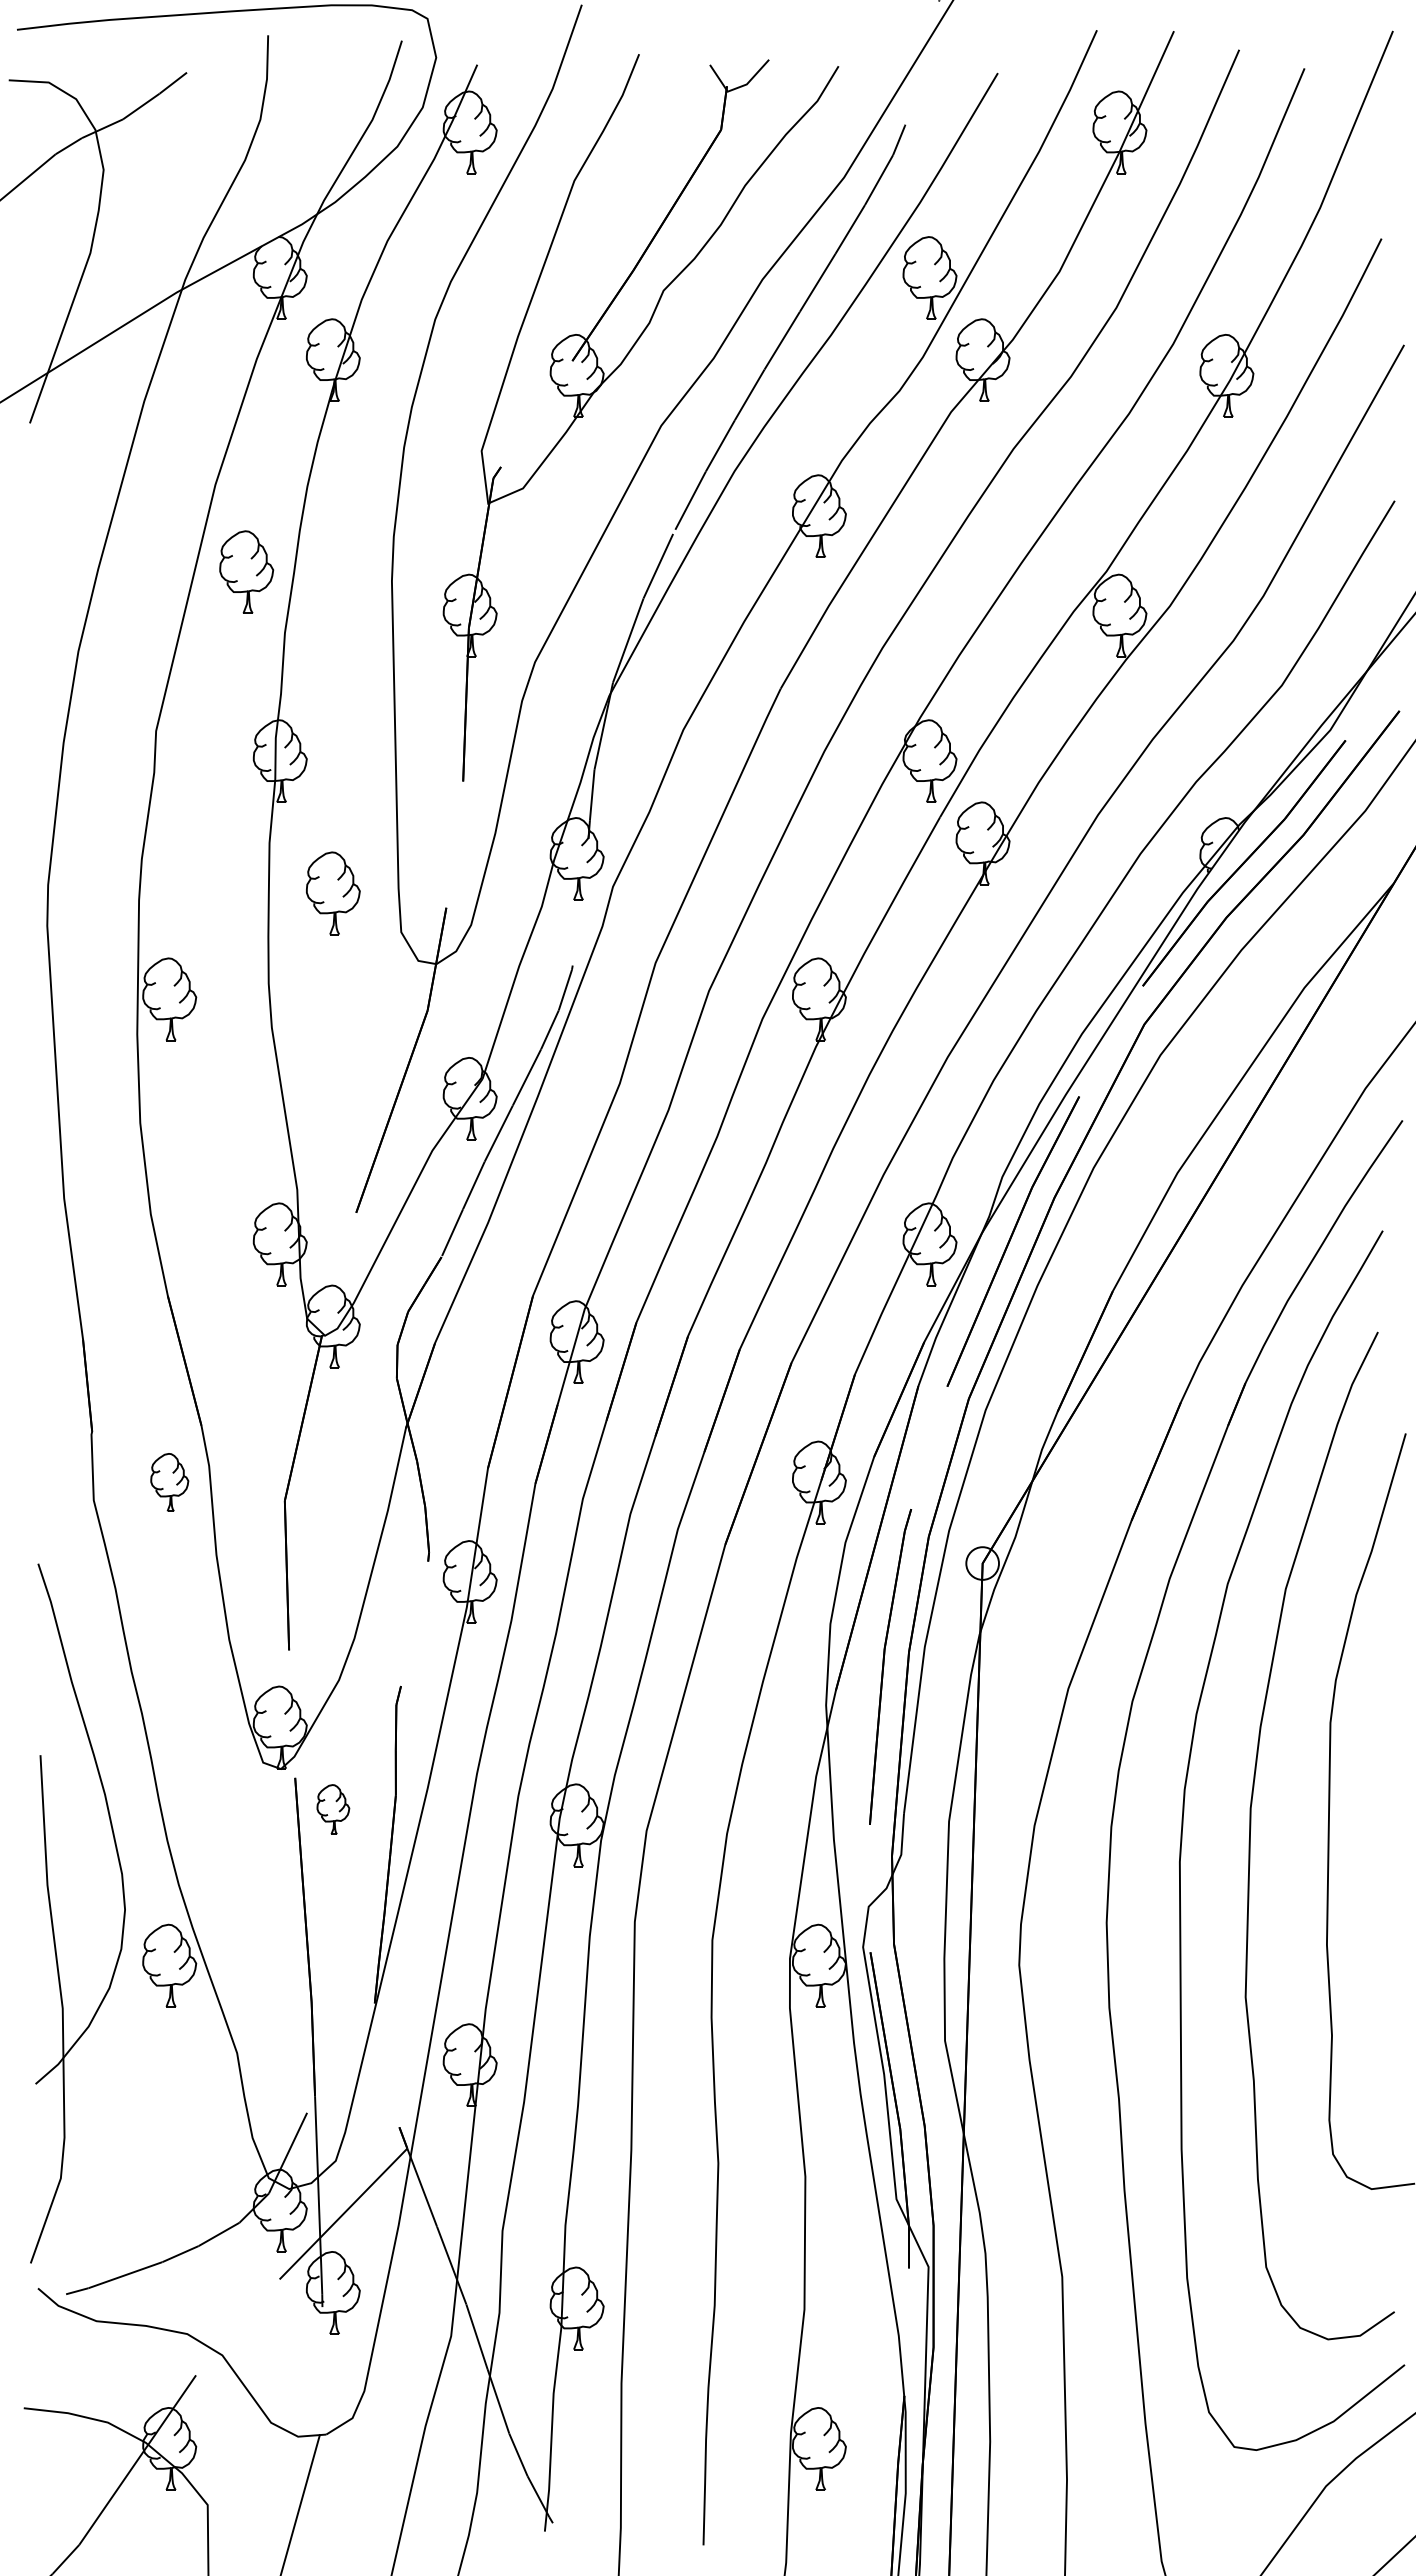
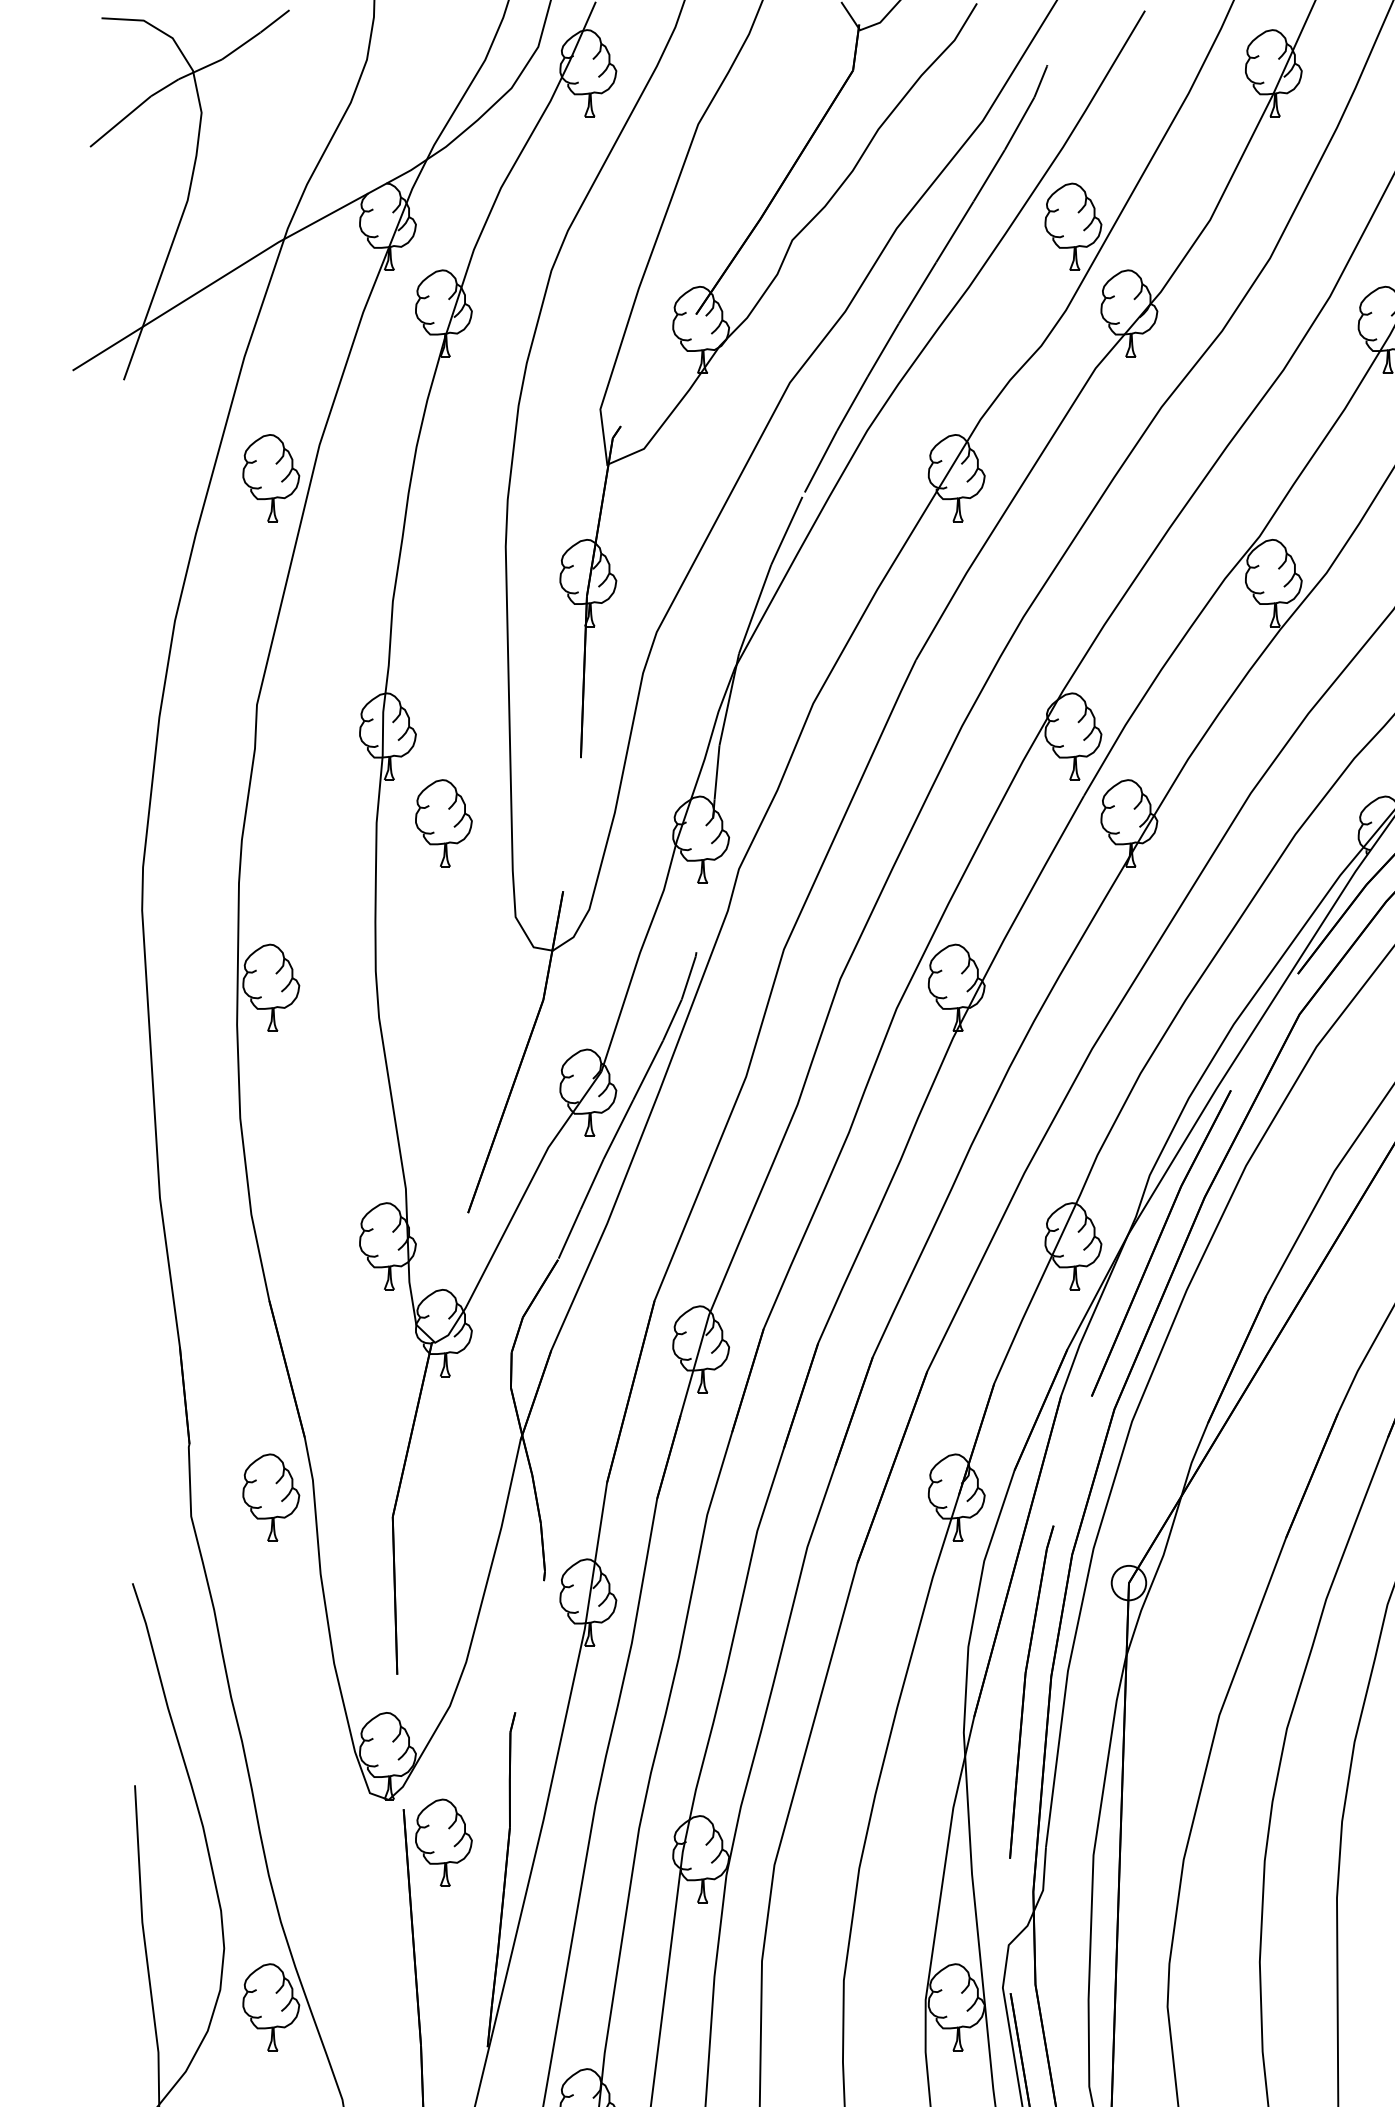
part: (246, 571) -> (271, 477), moved
part: (333, 893) -> (444, 823), moved
part: (169, 1482) -> (271, 1497), size x1.43
part: (333, 1809) -> (444, 1842), size x1.67

